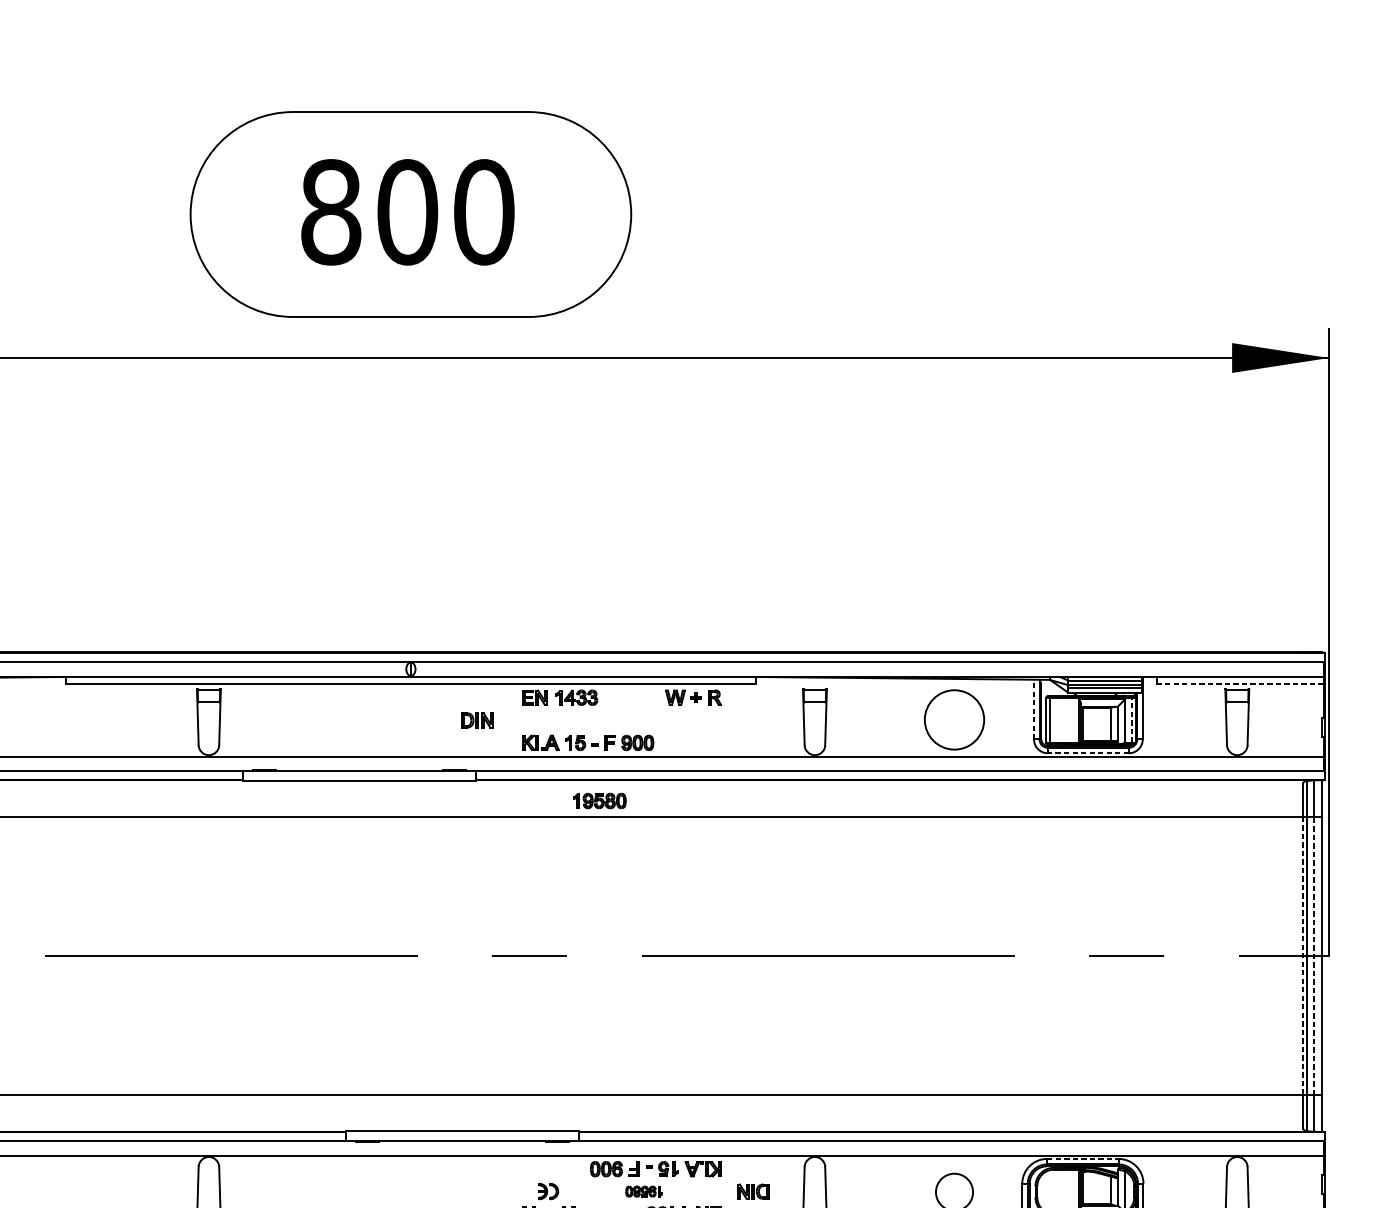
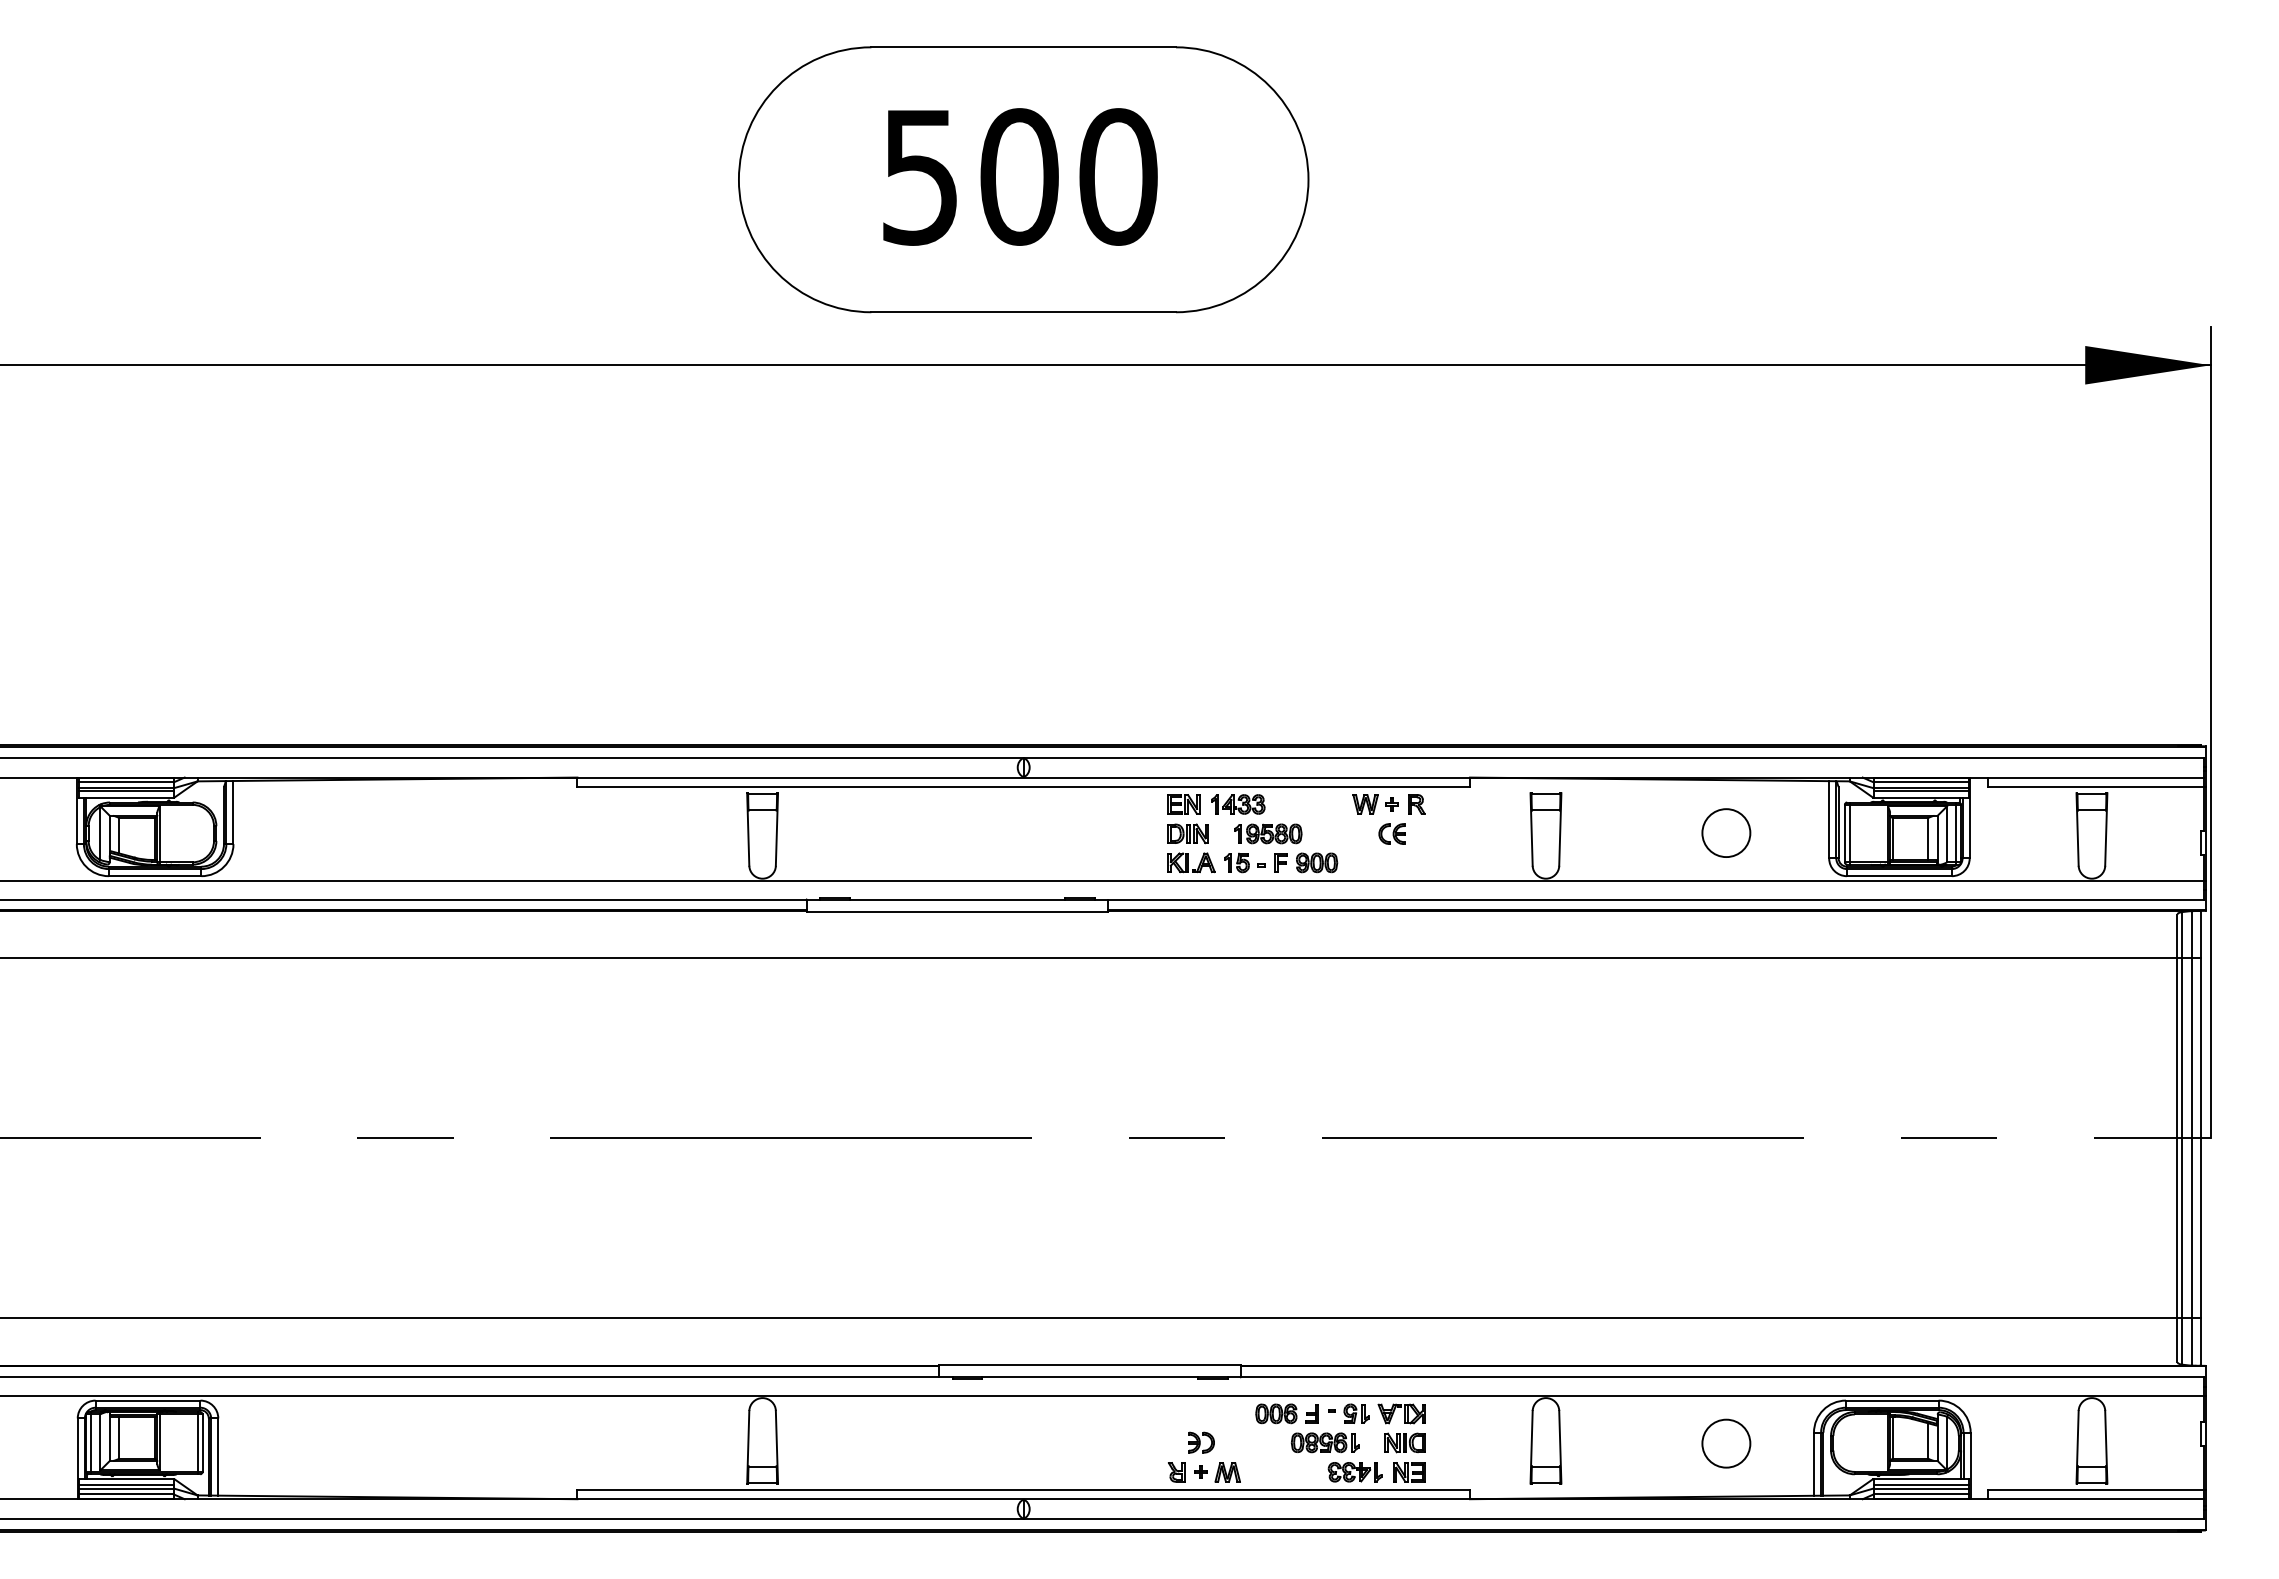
text: (331, 211) -> (920, 176), 800 -> 500
line: (1240, 684) -> (2095, 787), dashed -> solid
line: (1034, 709) -> (1829, 819), dashed -> solid
part: (476, 720) -> (1187, 833), moved
part: (695, 720) -> (1391, 833), added
circle: (954, 720) -> (1726, 833), size x0.62
line: (1132, 720) -> (1956, 833), dashed -> solid
line: (1087, 753) -> (1898, 876), dashed -> solid
part: (600, 800) -> (1268, 833), moved
line: (1303, 956) -> (2177, 1138), dashed -> solid
line: (1314, 956) -> (2191, 1138), dashed -> solid
line: (1083, 1158) -> (1892, 1400), dashed -> solid
part: (644, 1191) -> (1325, 1442), size x1.43
part: (752, 1191) -> (1404, 1442), moved

